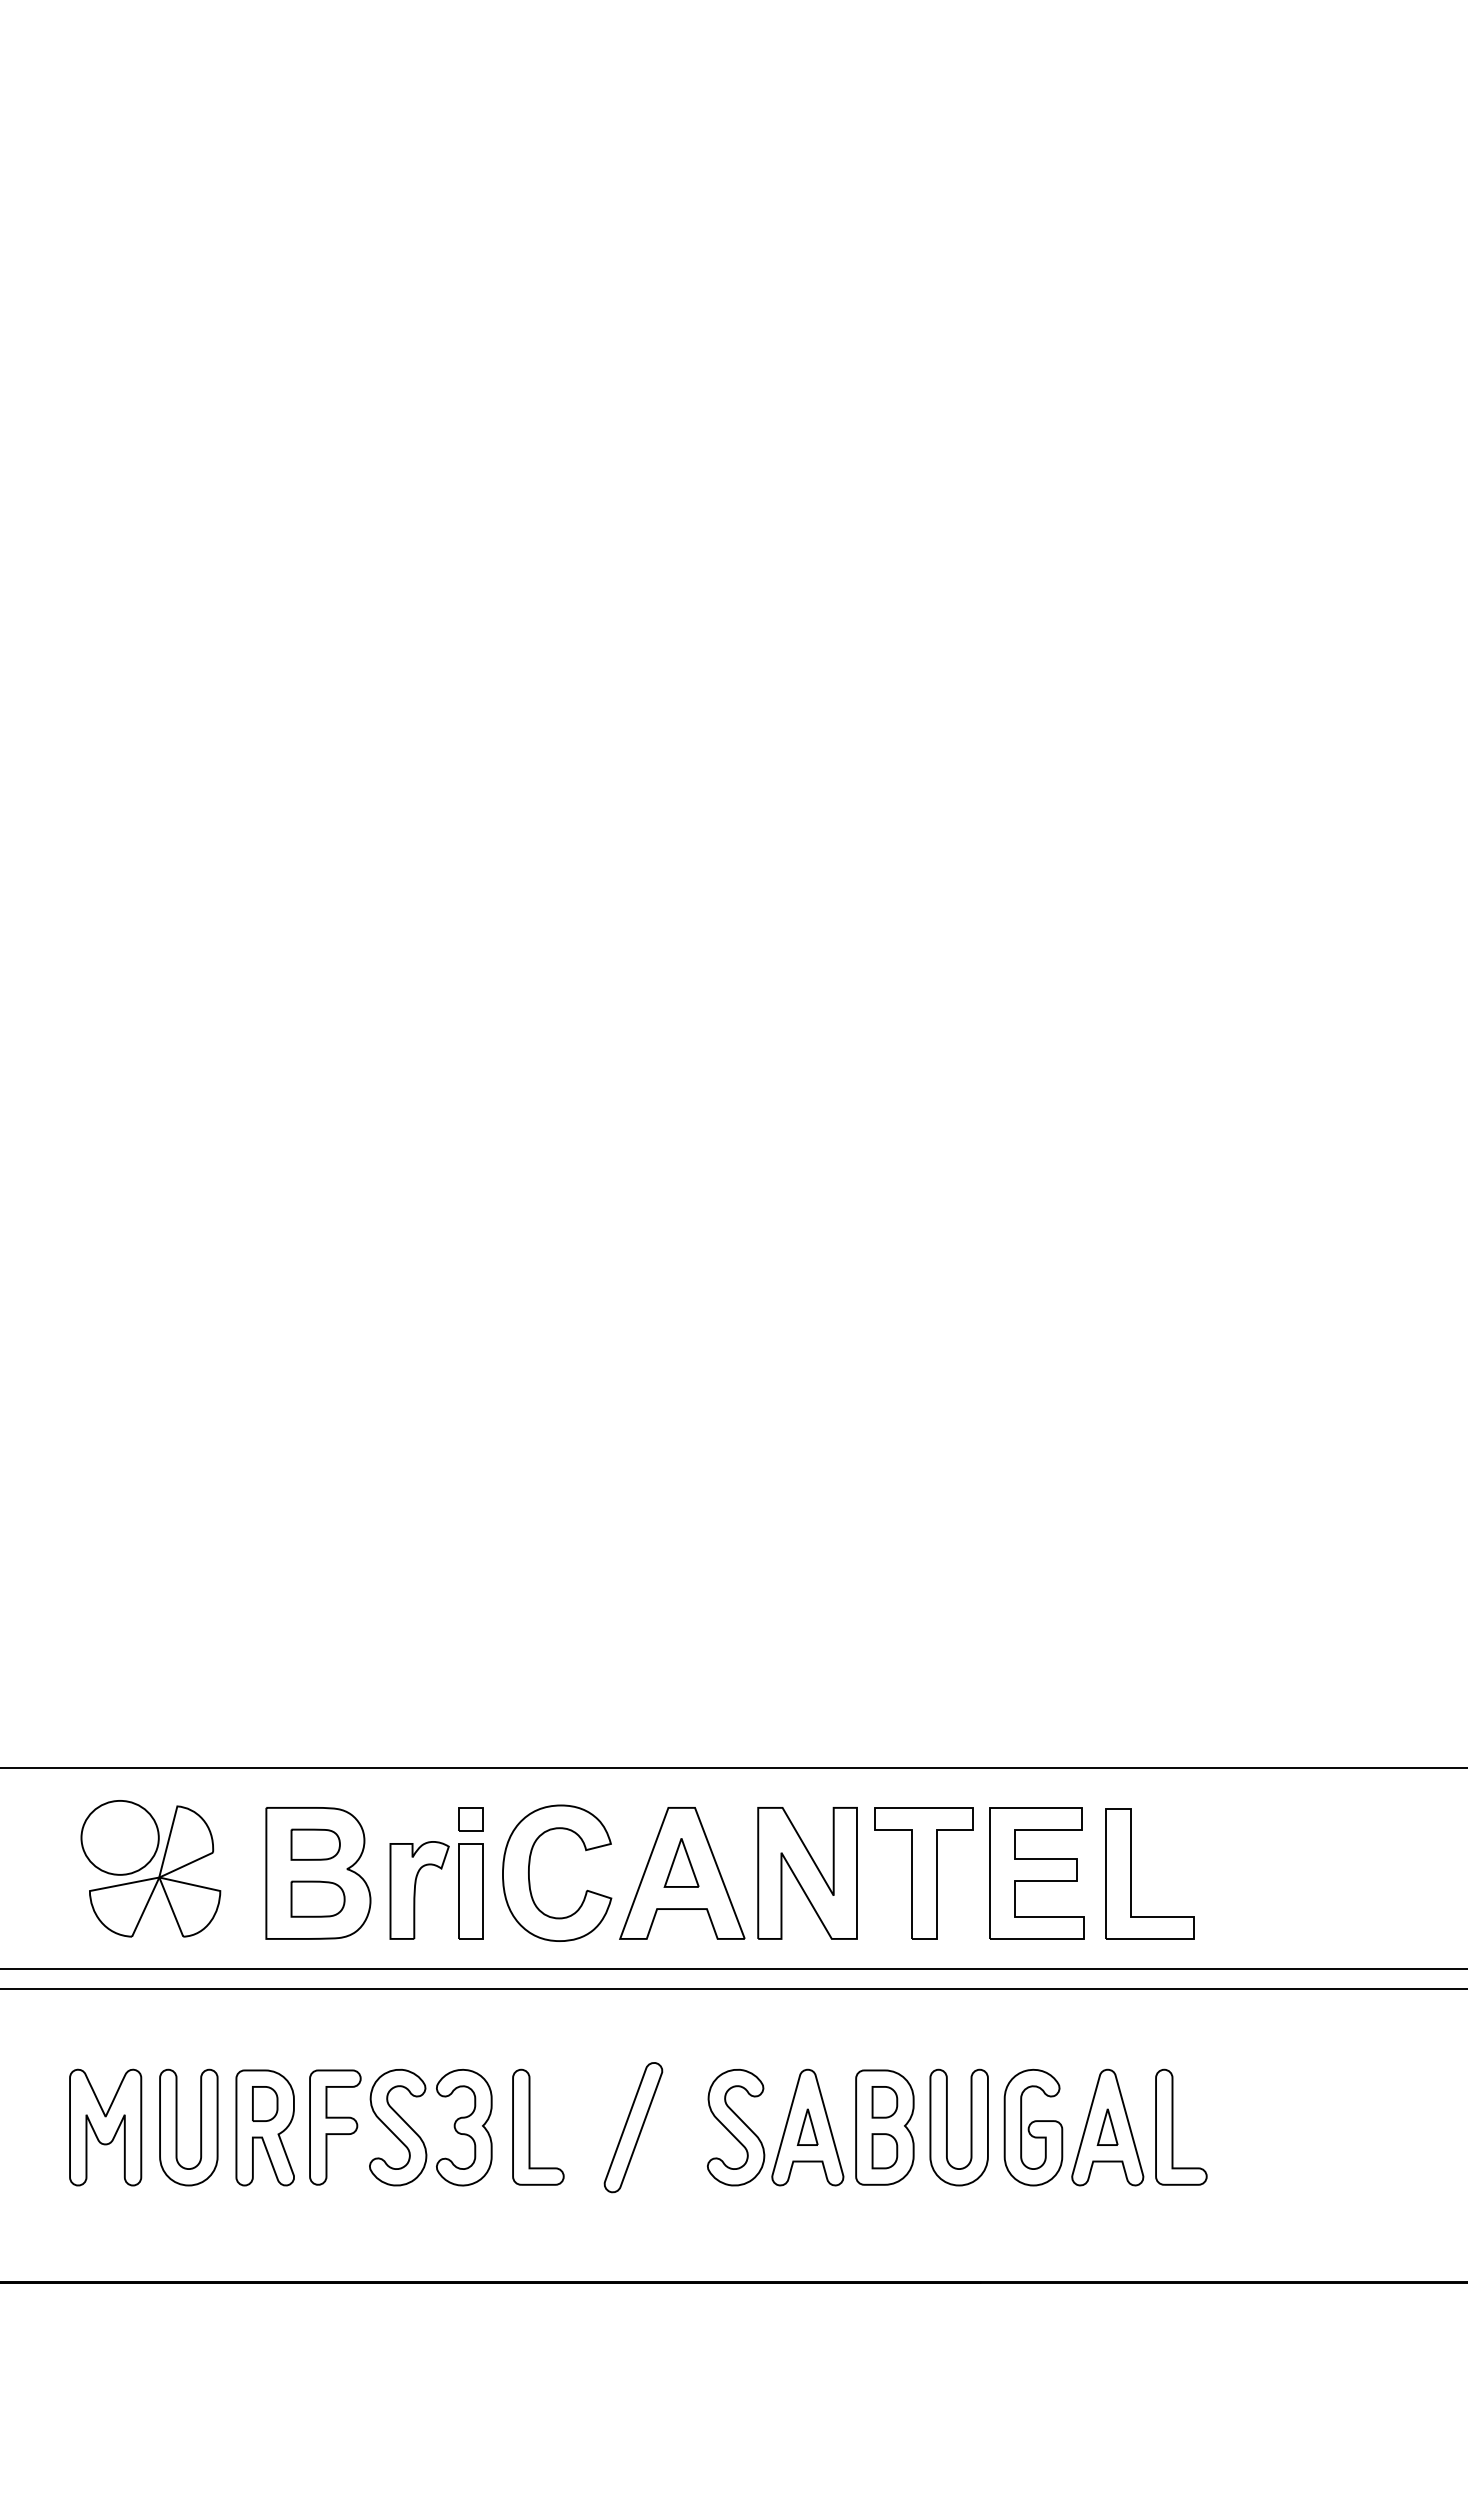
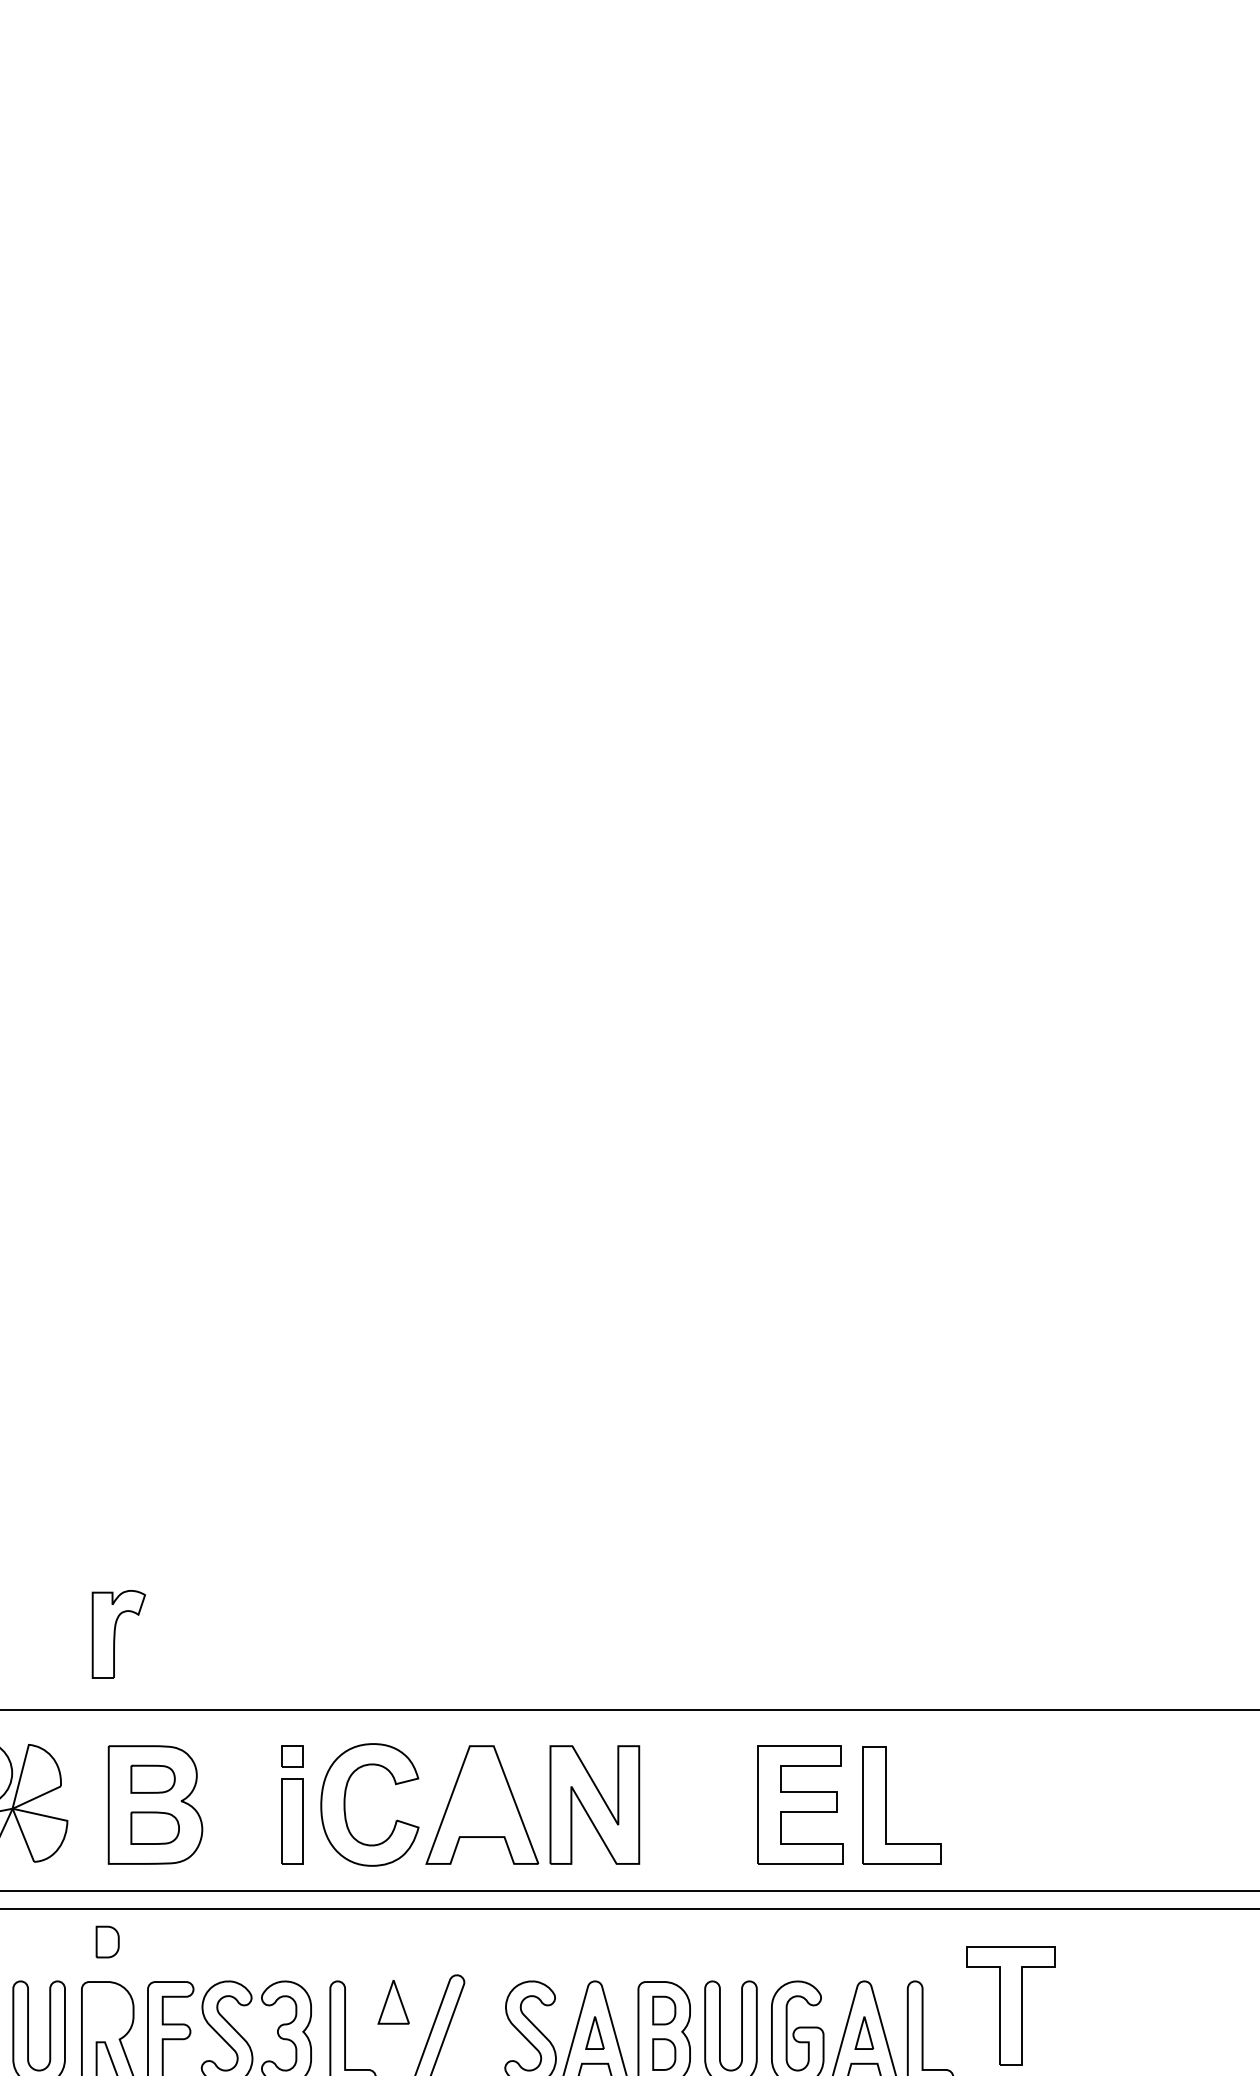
part: (681, 1862) -> (393, 2001), moved
part: (923, 1873) -> (1010, 2006), moved
part: (419, 1890) -> (118, 1634), moved
part: (265, 2103) -> (107, 1941), moved

